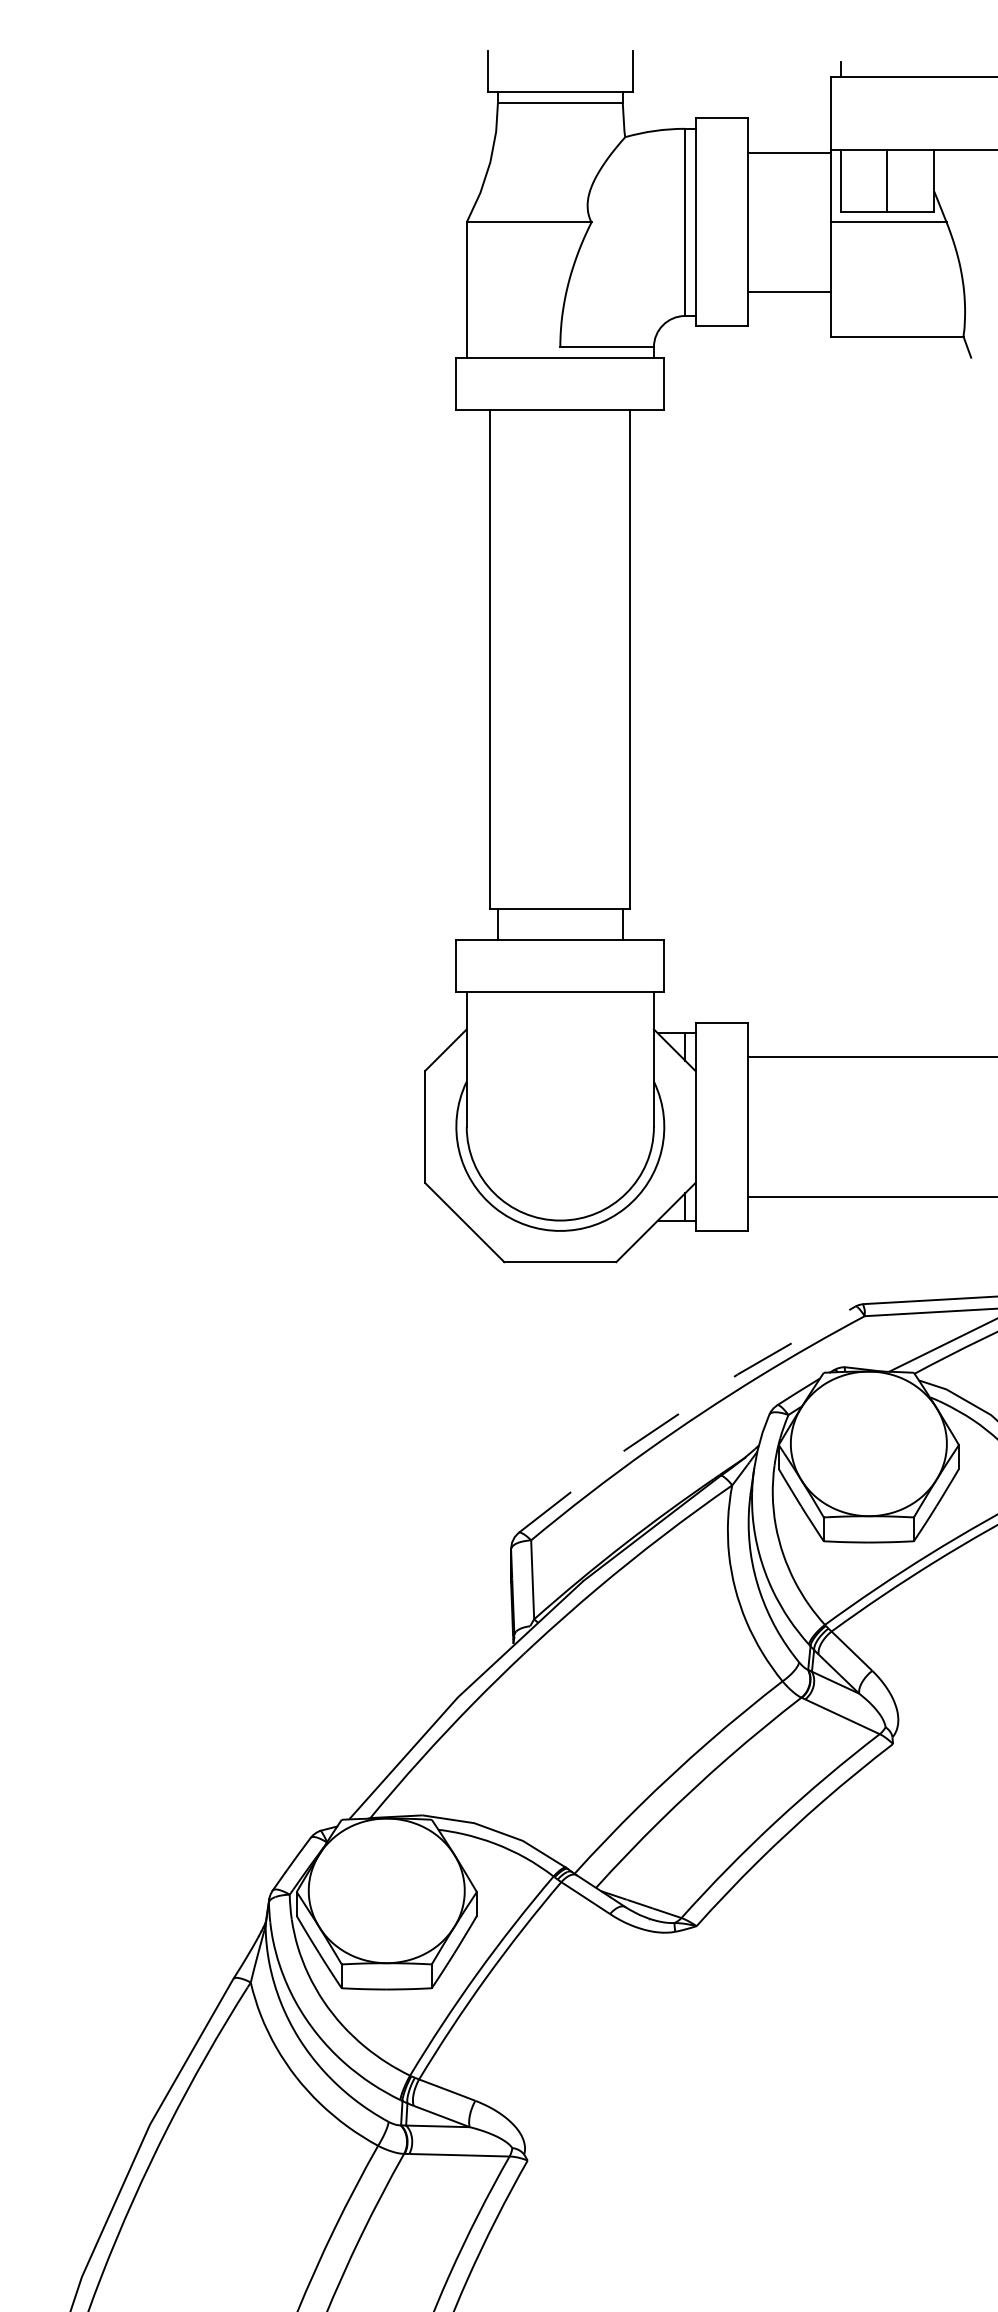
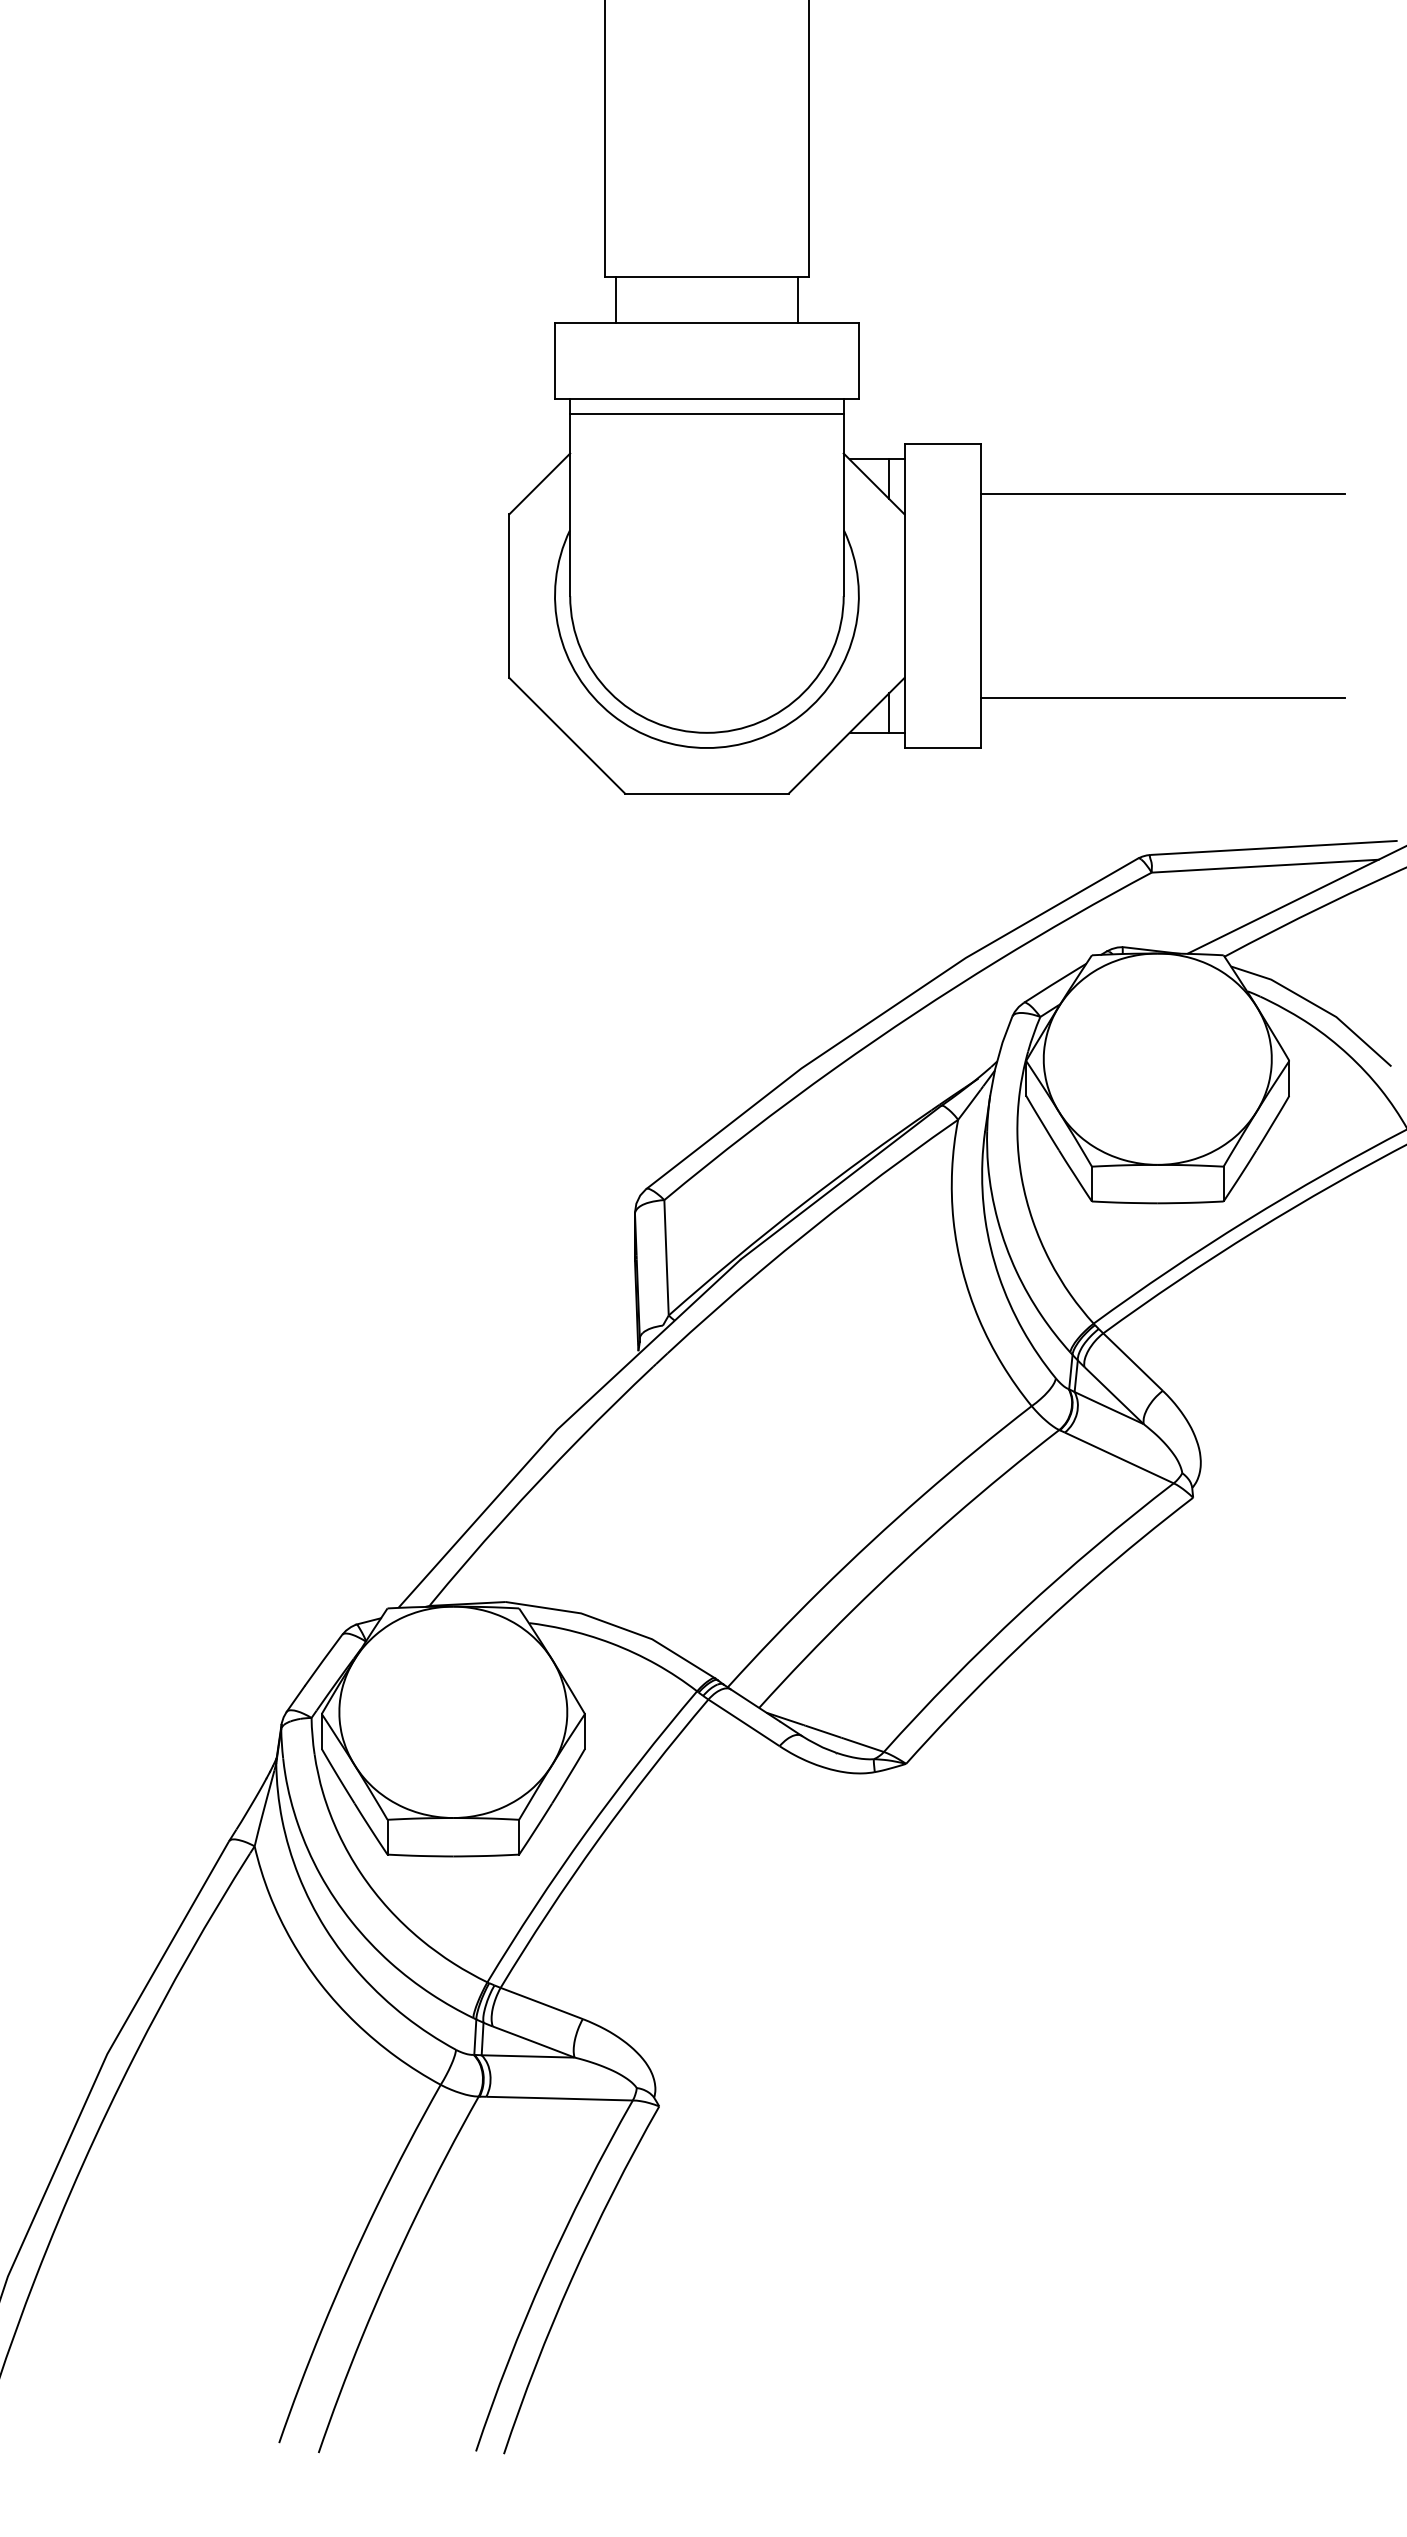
line: (559, 1002) -> (705, 414), added
line: (682, 1411) -> (885, 1011), dashed -> solid

